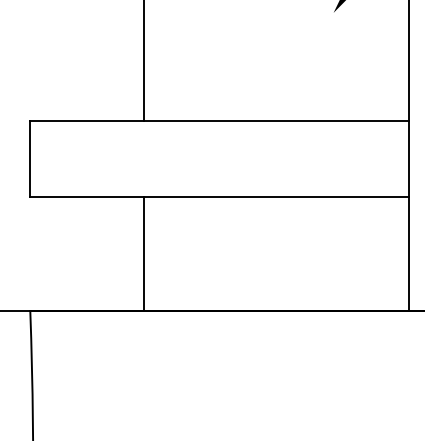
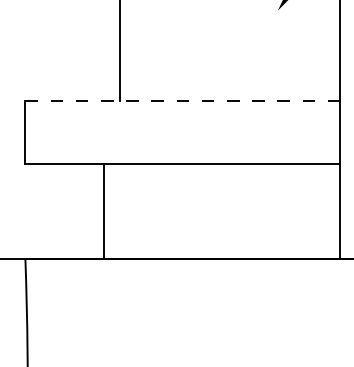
line: (219, 121) -> (182, 101), solid -> dashed
line: (143, 254) -> (103, 211), moved

